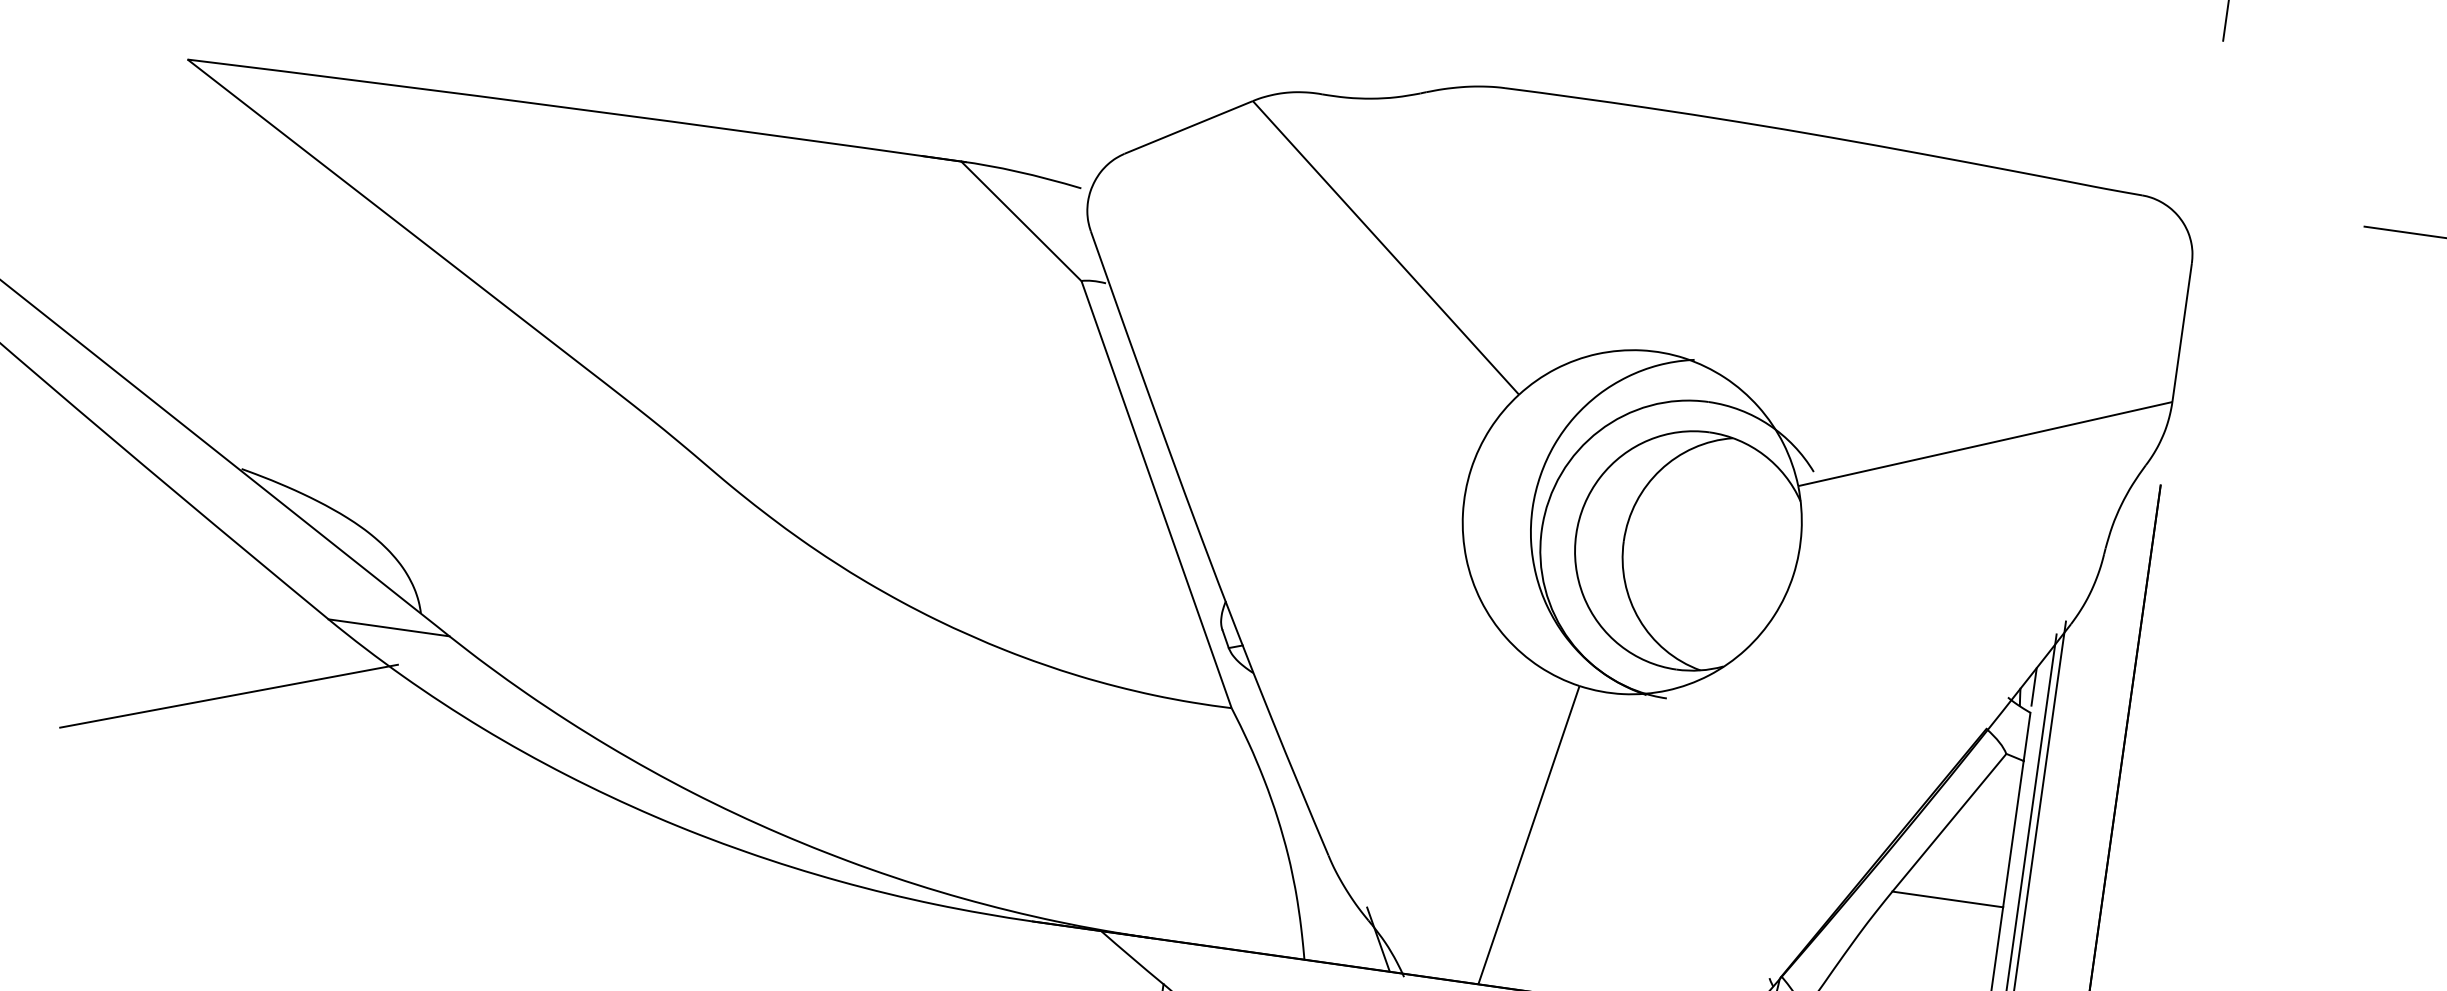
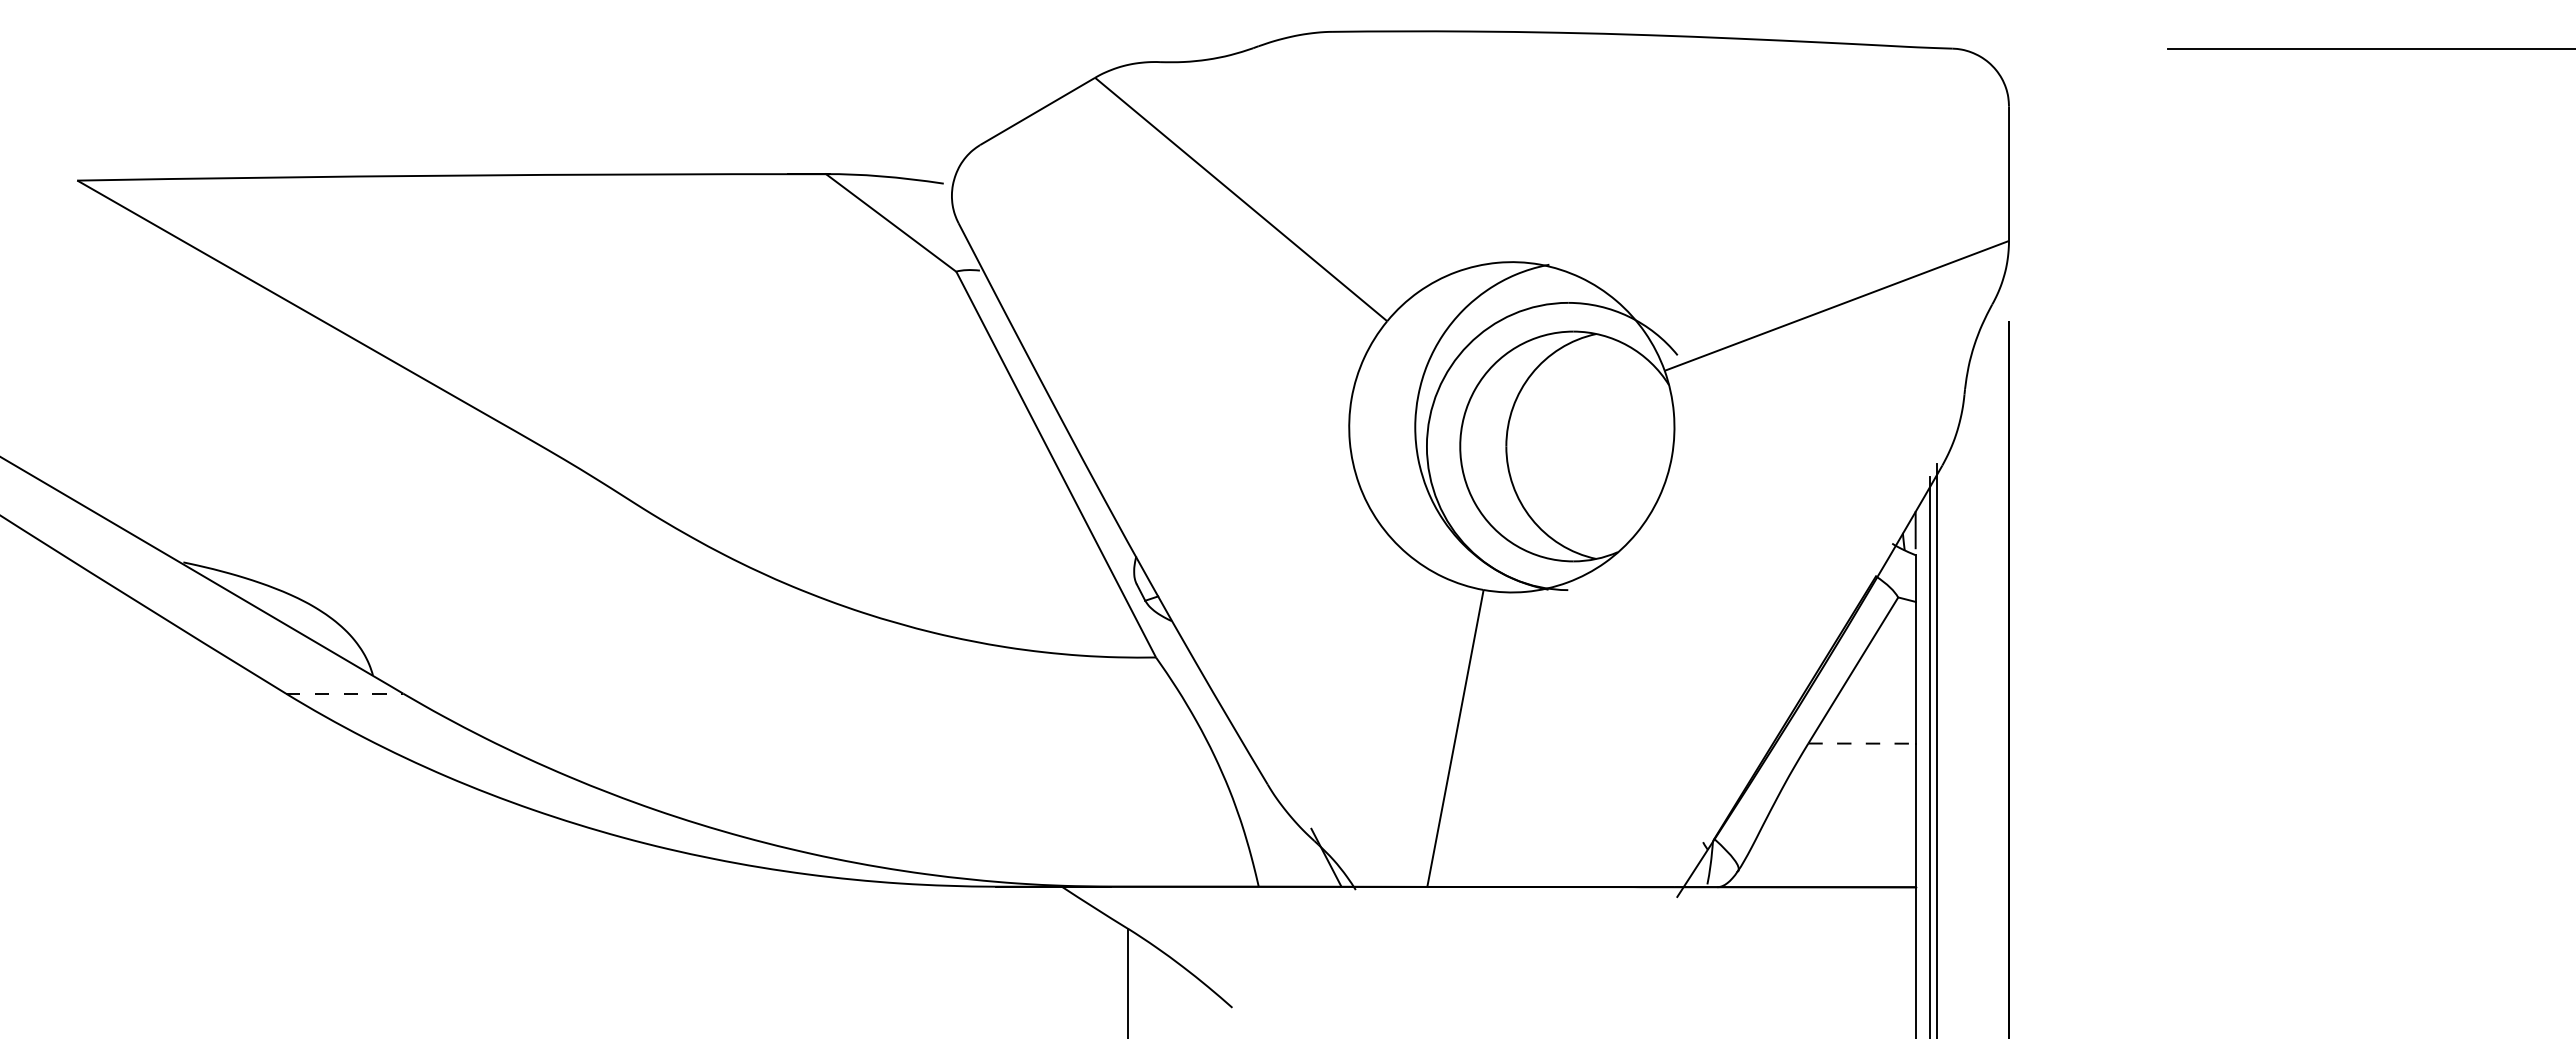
line: (388, 627) -> (344, 693), solid -> dashed
line: (228, 695) -> (201, 779), removed
line: (1948, 899) -> (1862, 743), solid -> dashed

